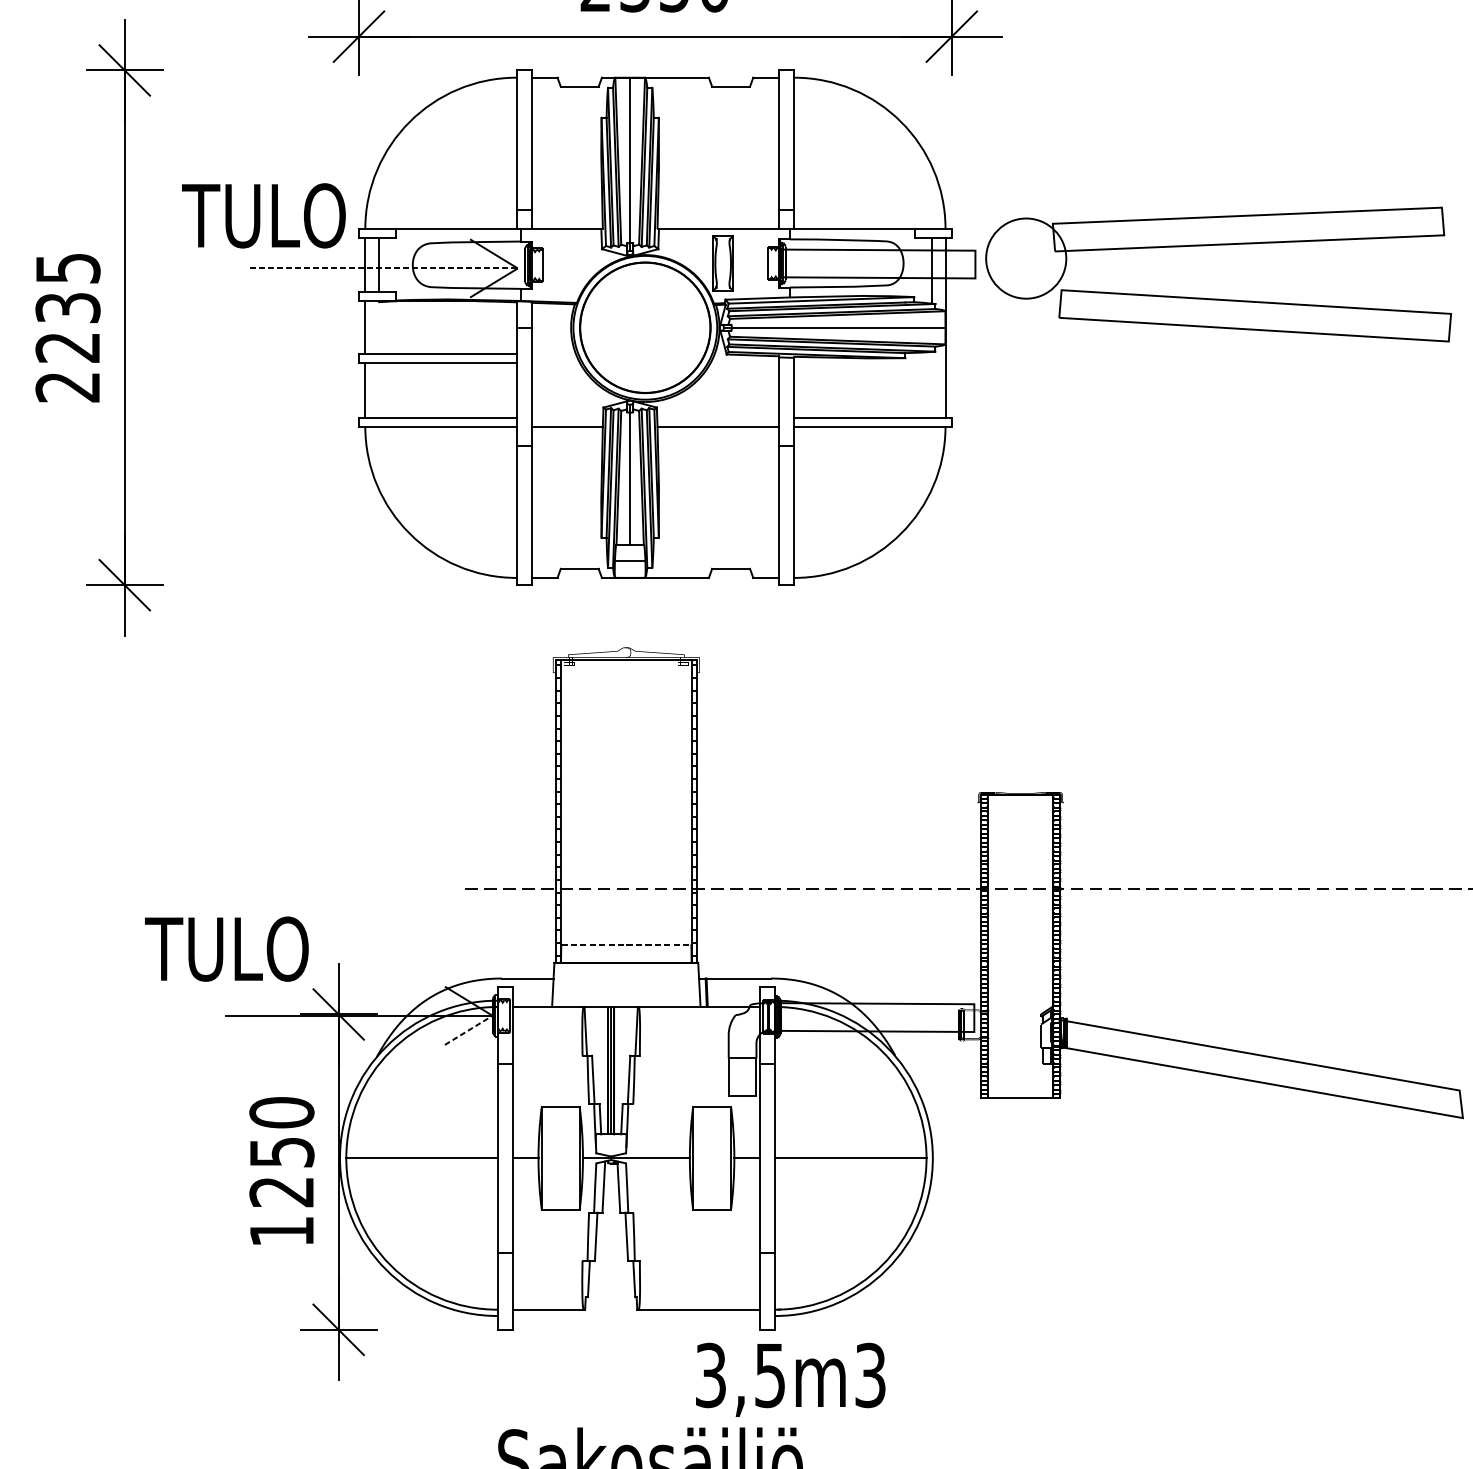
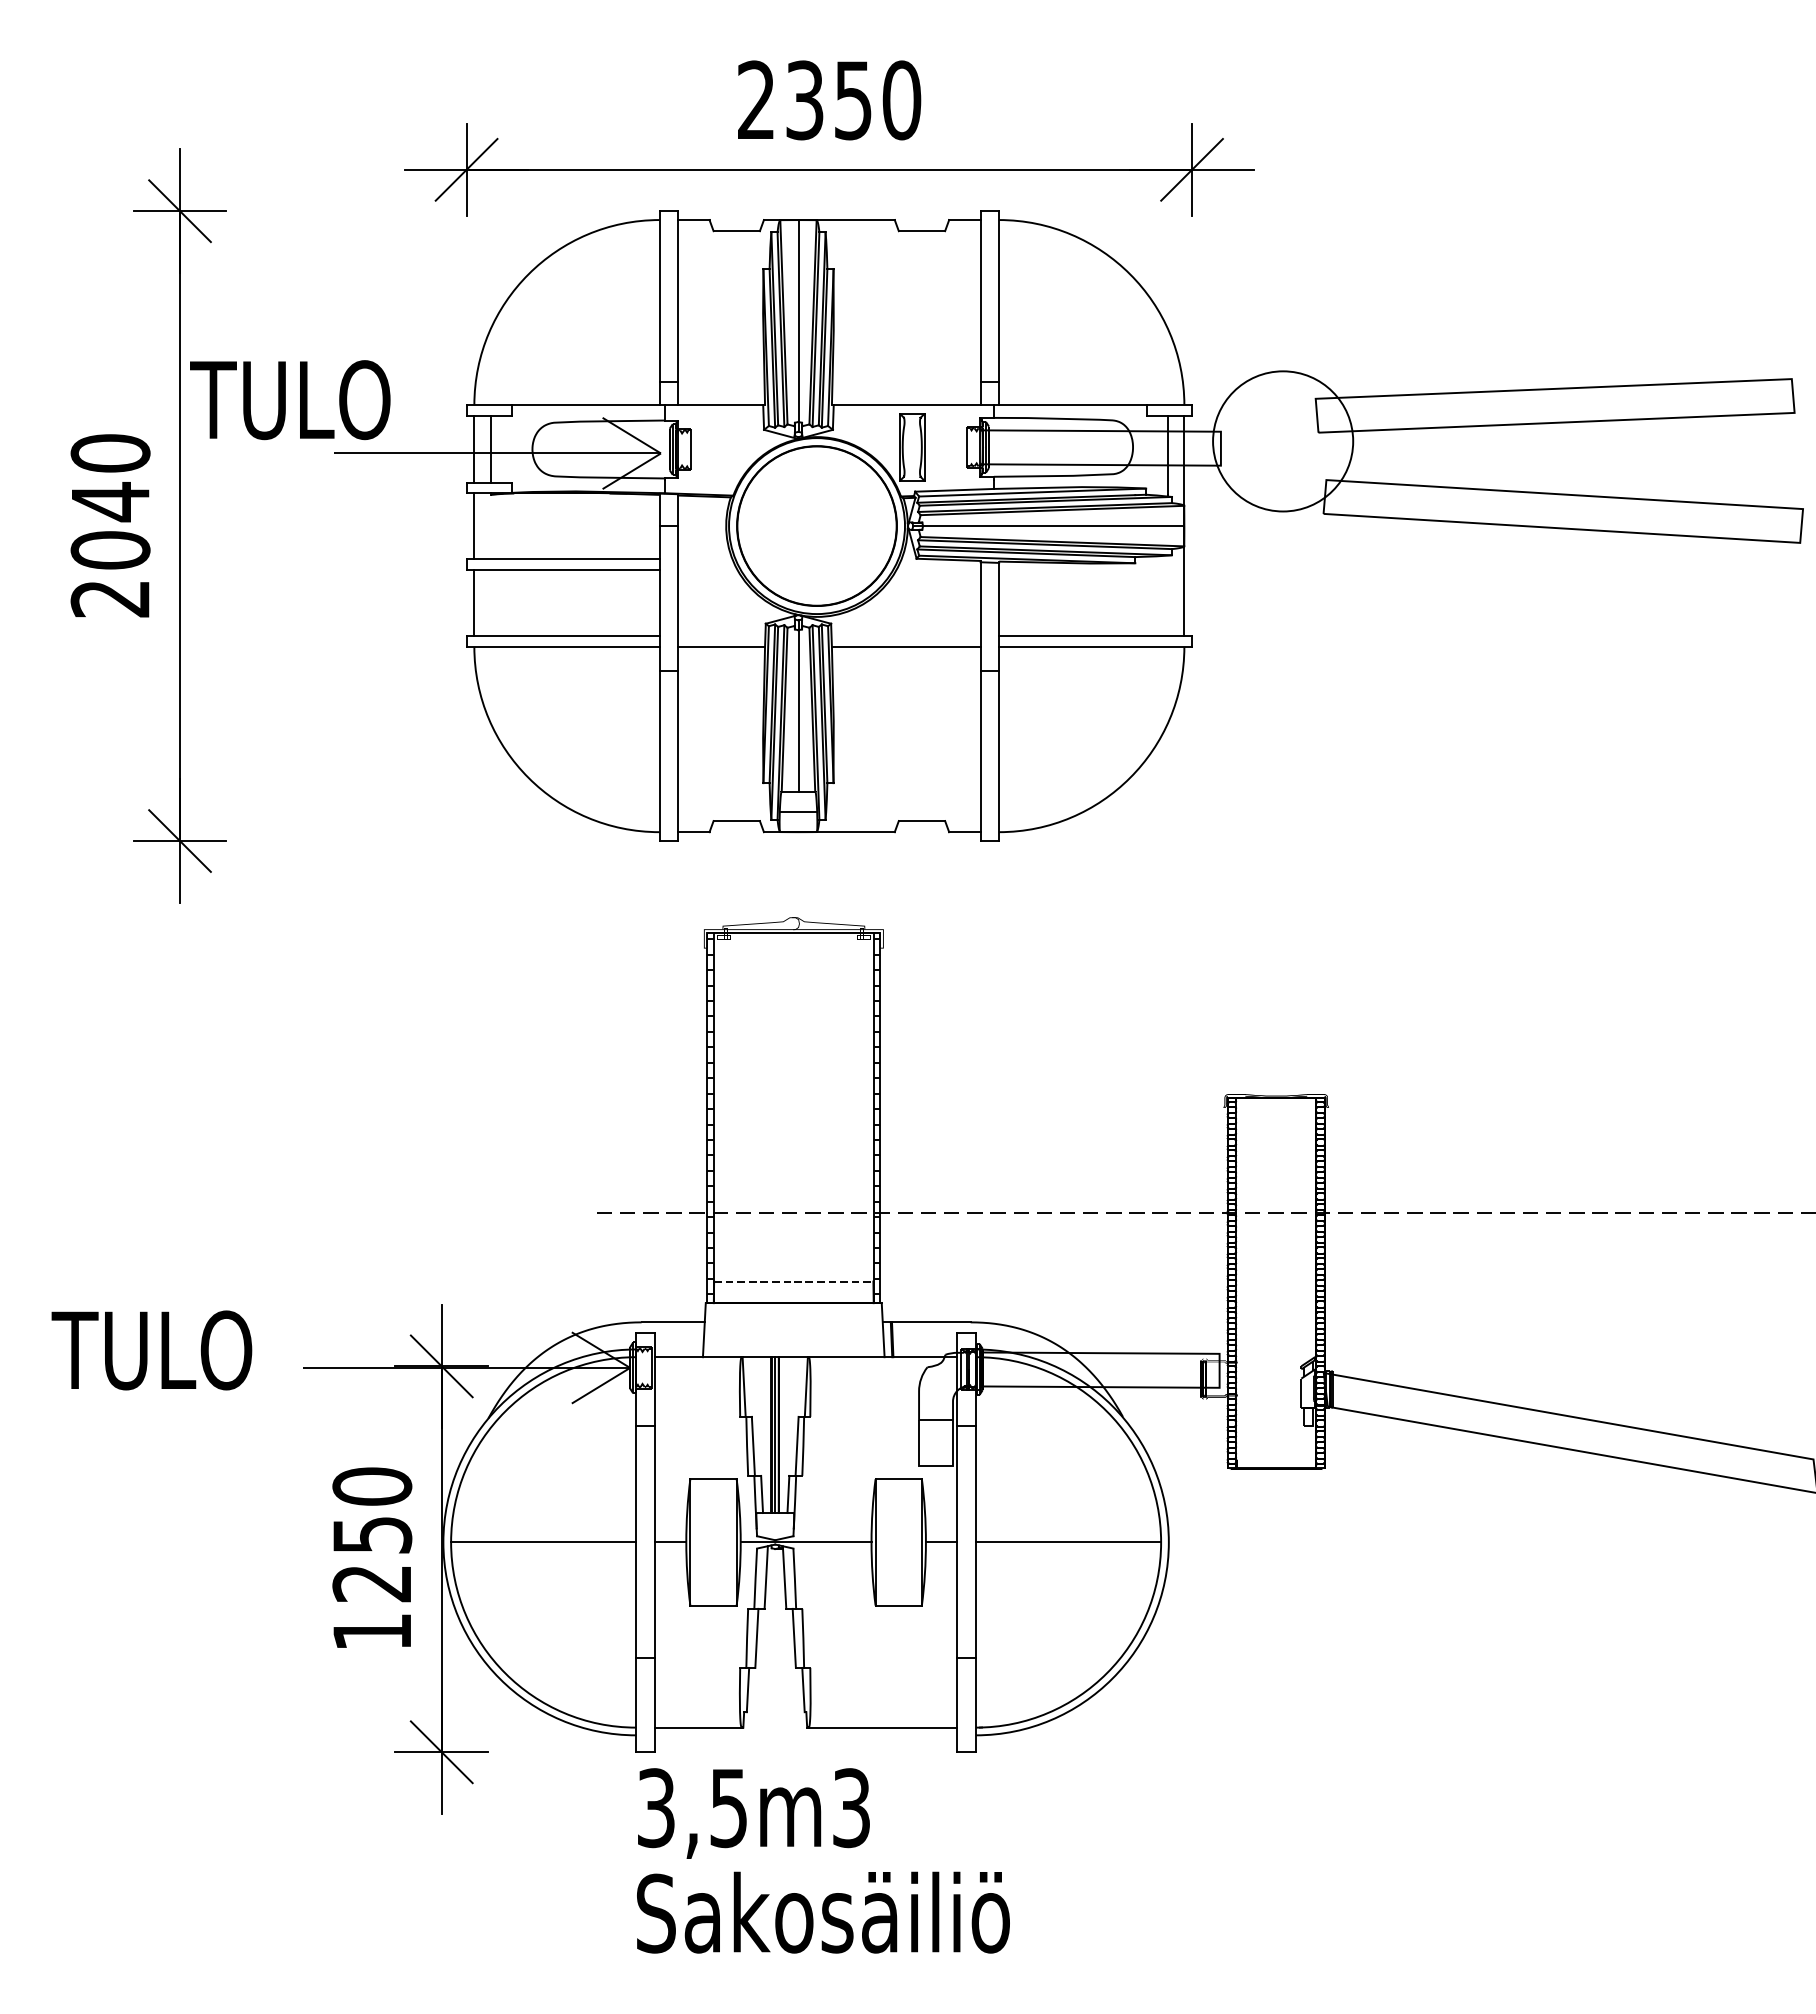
text: (264, 216) -> (290, 400), moved
circle: (1026, 258) -> (1283, 441), size x1.43
line: (384, 268) -> (497, 453), dashed -> solid
text: (67, 307) -> (110, 501), 2235 -> 2040
text: (226, 949) -> (151, 1350), moved
line: (469, 1030) -> (601, 1385), dashed -> solid
text: (790, 1379) -> (753, 1813), moved

